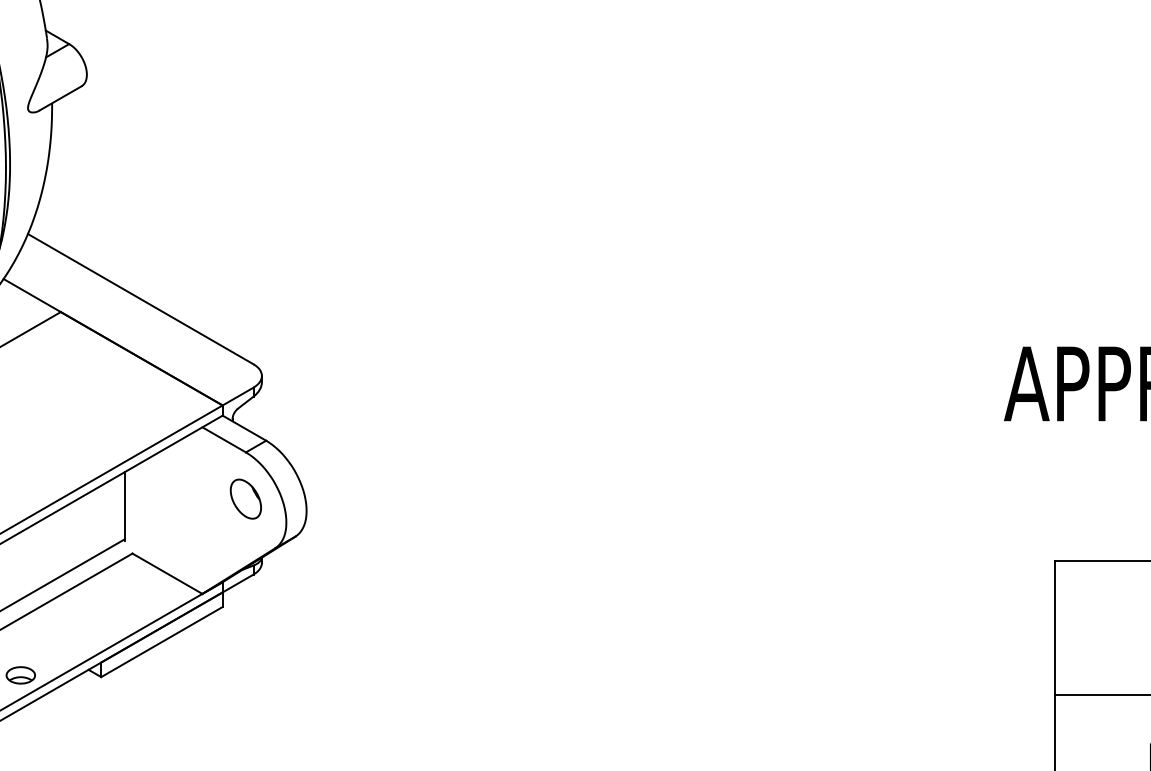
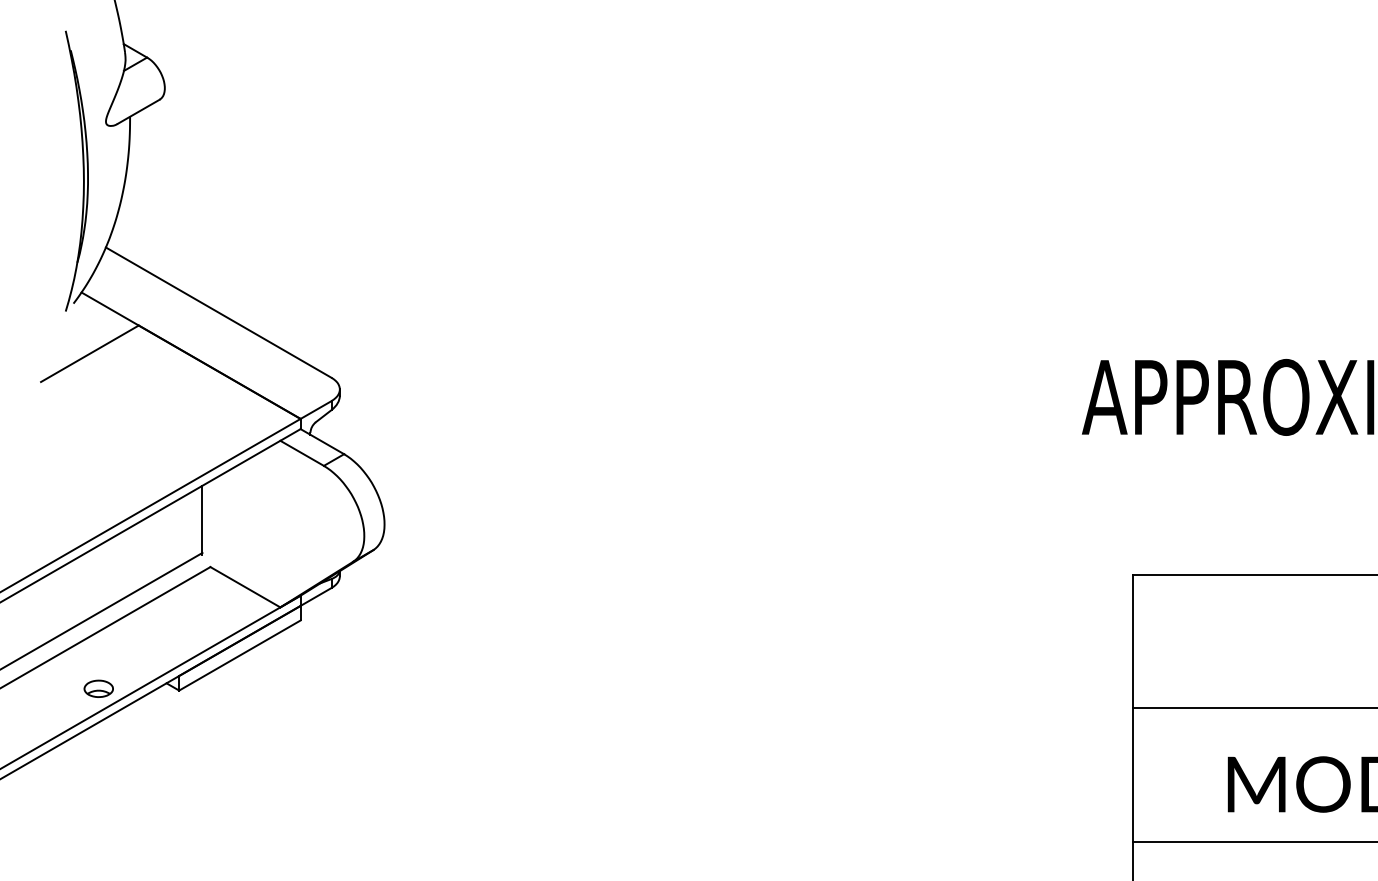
part: (245, 499) -> (323, 512), removed

